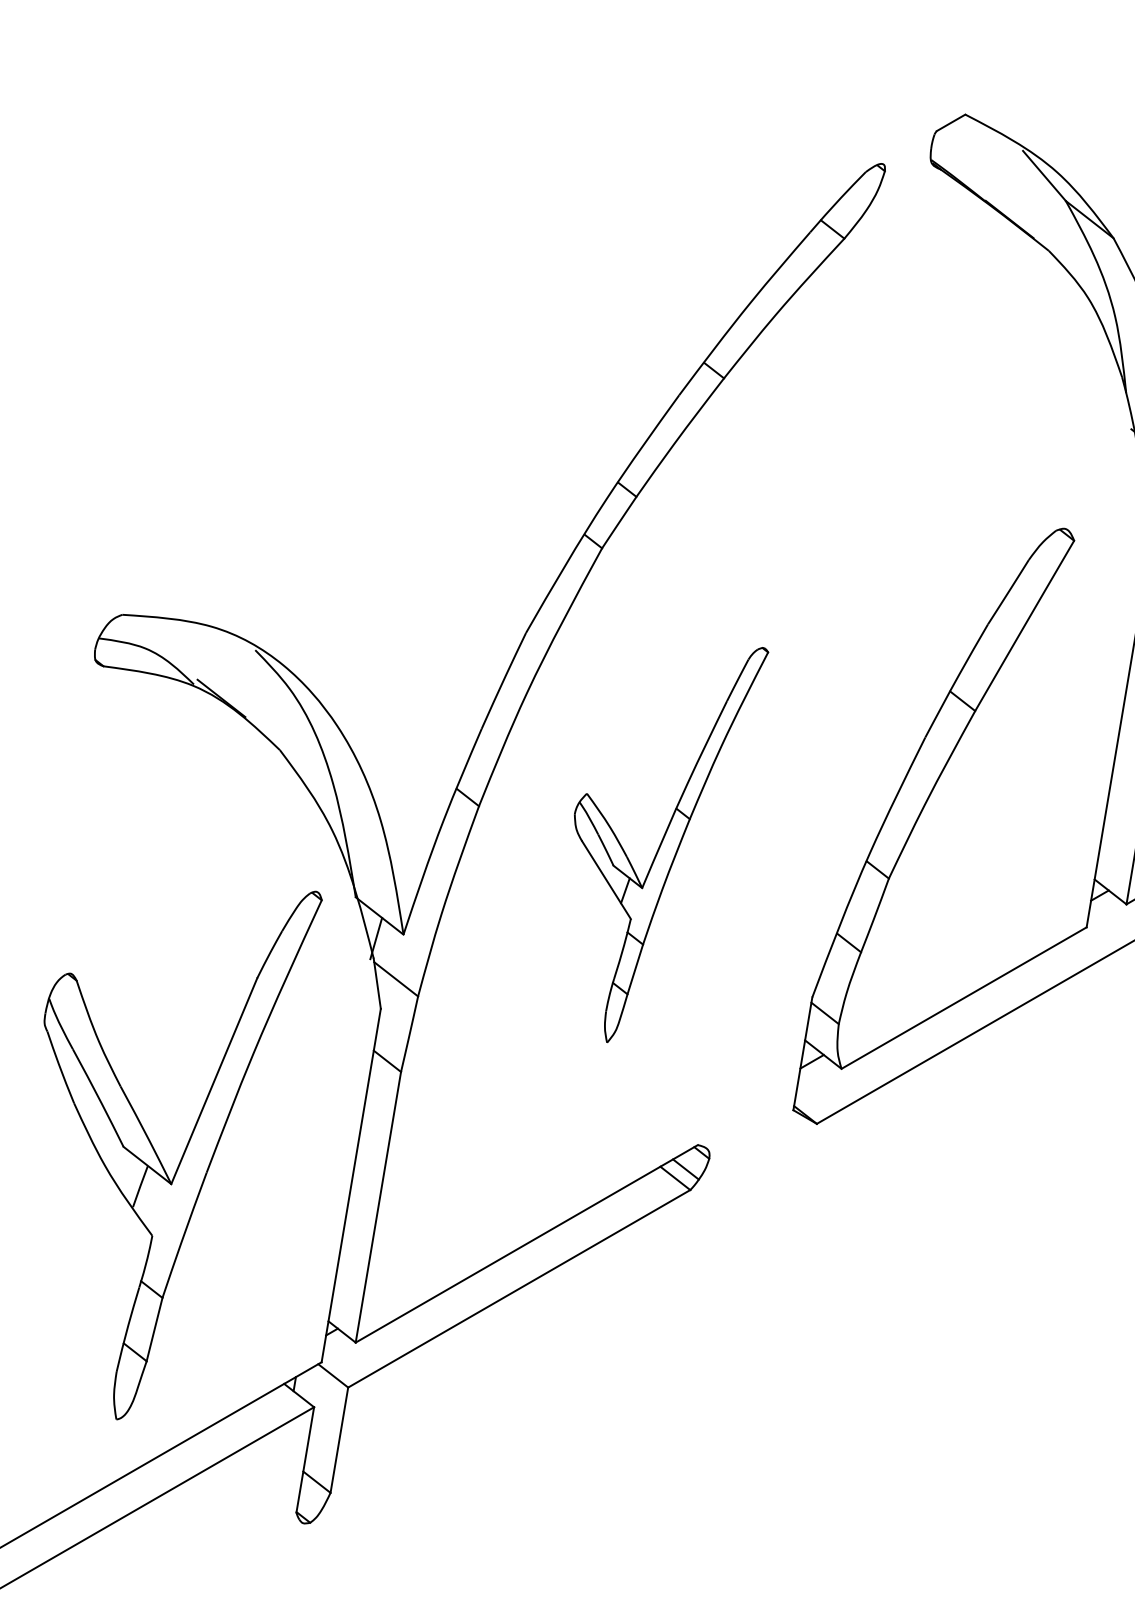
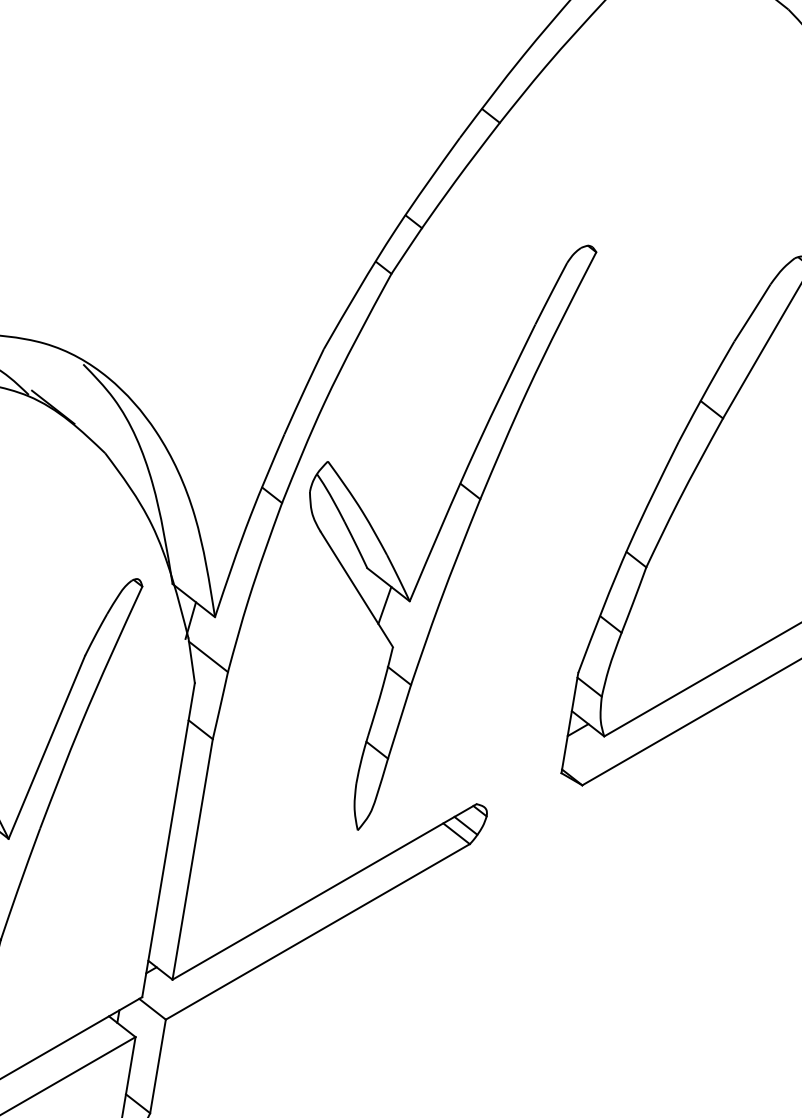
part: (671, 844) -> (453, 537), size x1.67

